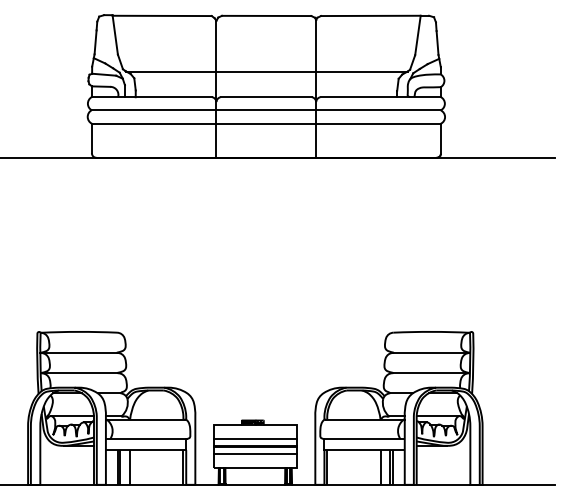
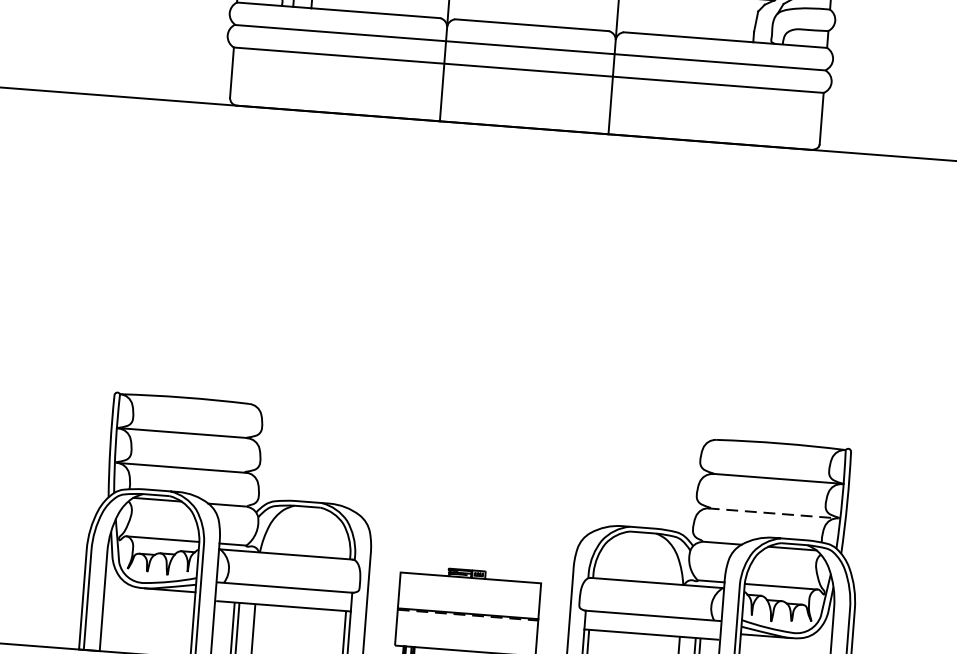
line: (430, 373) -> (773, 513), solid -> dashed
line: (254, 439) -> (467, 602), removed
line: (255, 447) -> (468, 615), solid -> dashed
line: (254, 454) -> (465, 627), removed

